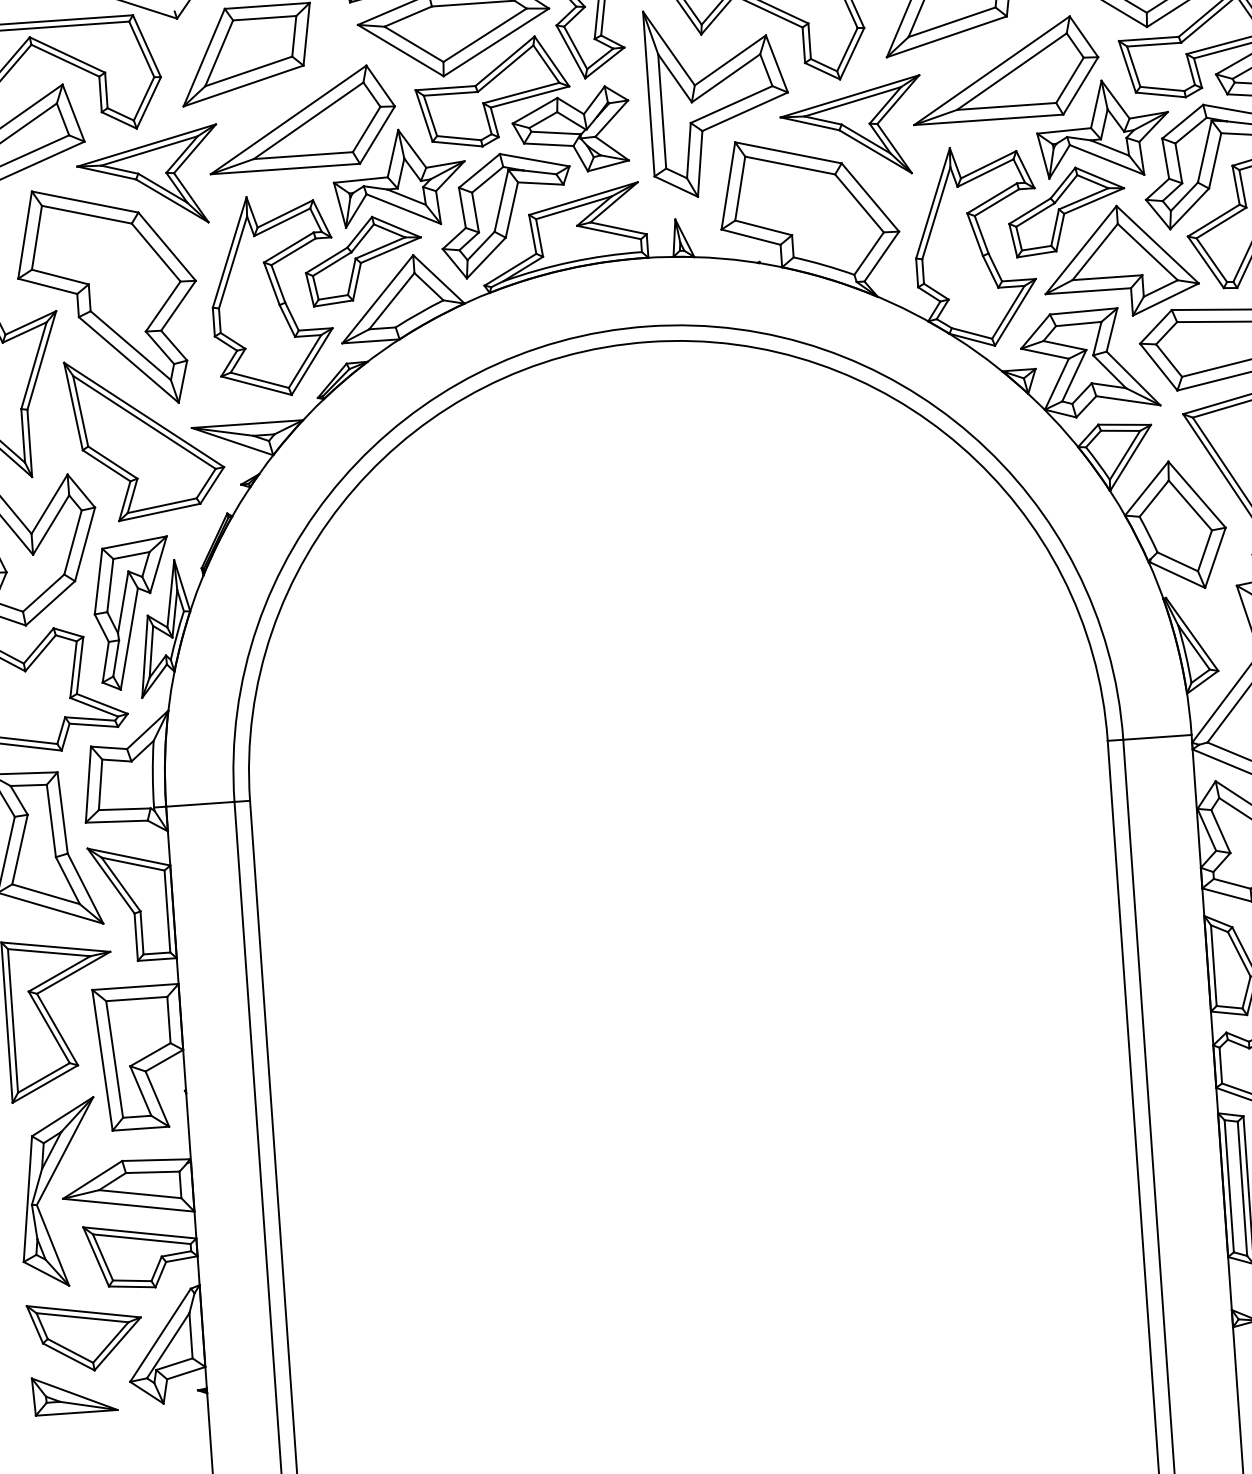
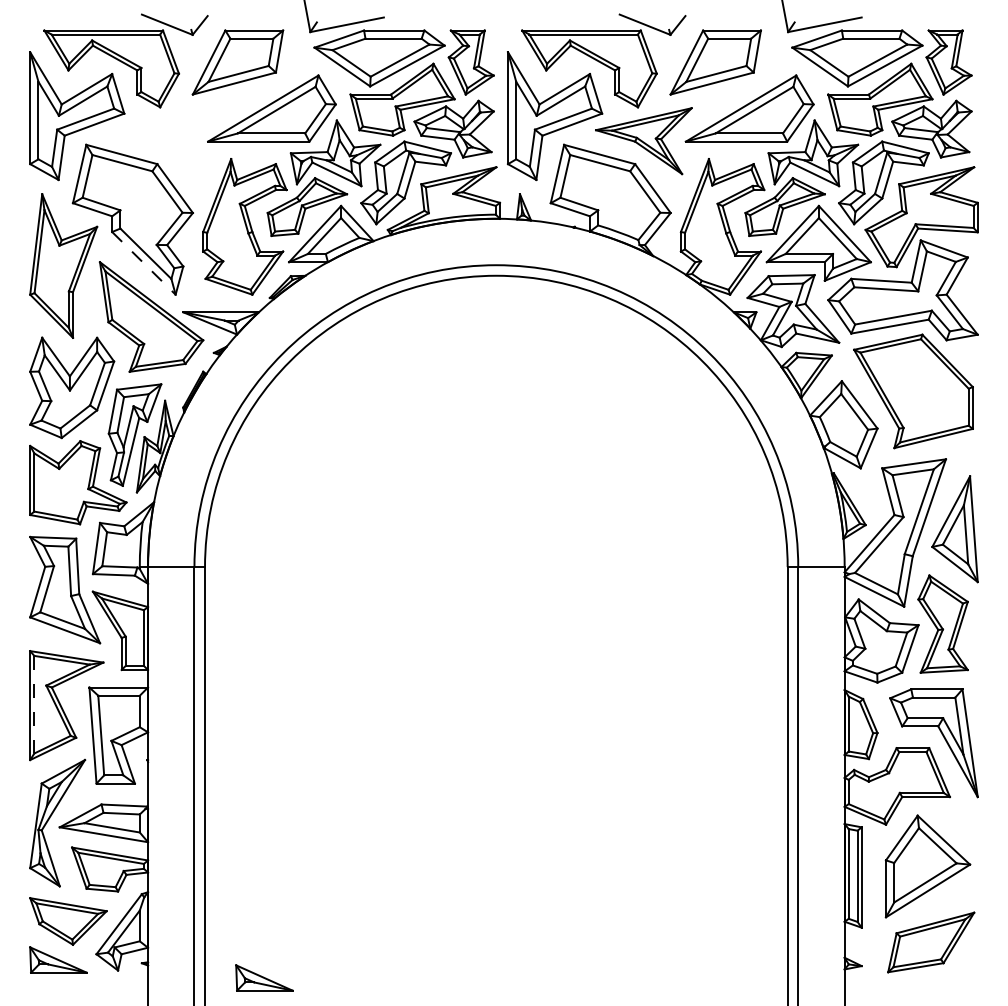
part: (149, 178) -> (166, 141), removed
line: (128, 360) -> (143, 263), solid -> dashed
line: (13, 1020) -> (34, 704), solid -> dashed
part: (379, 1398) -> (264, 977), added

